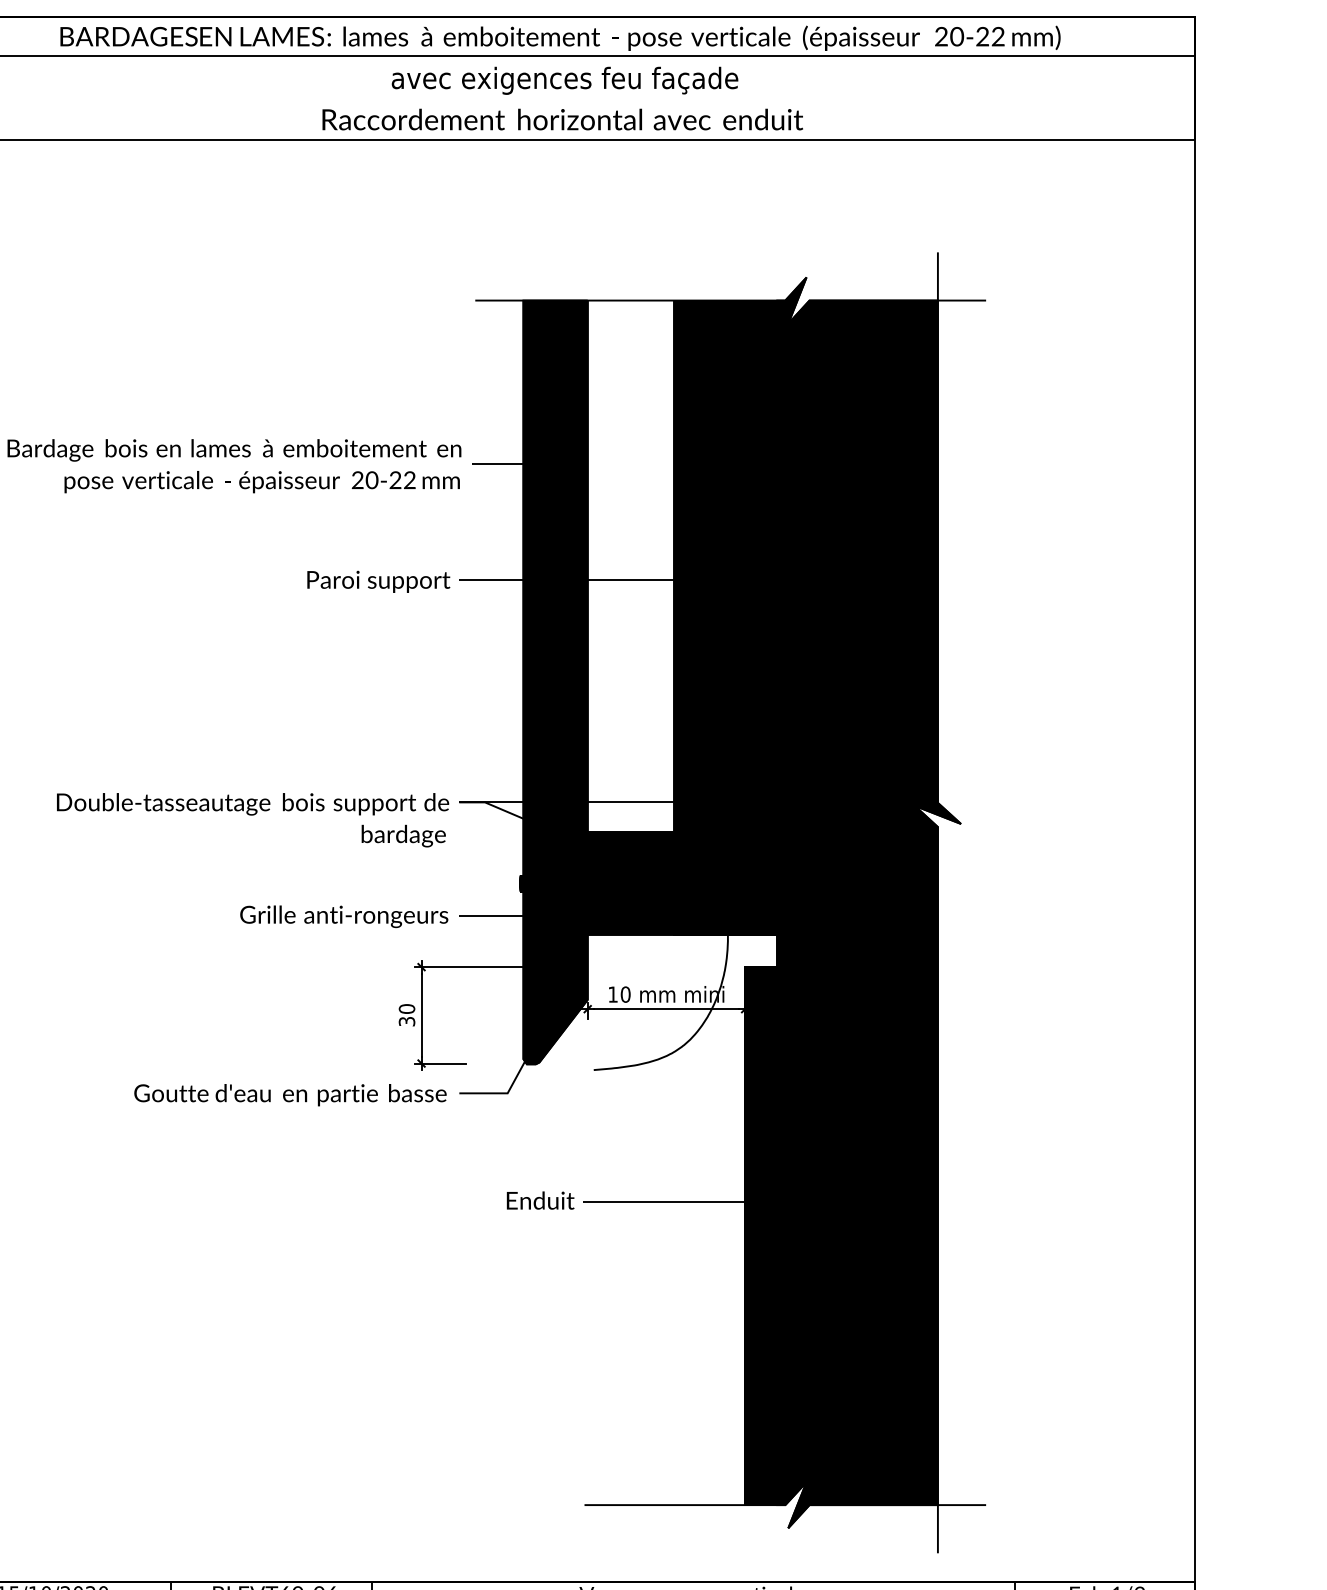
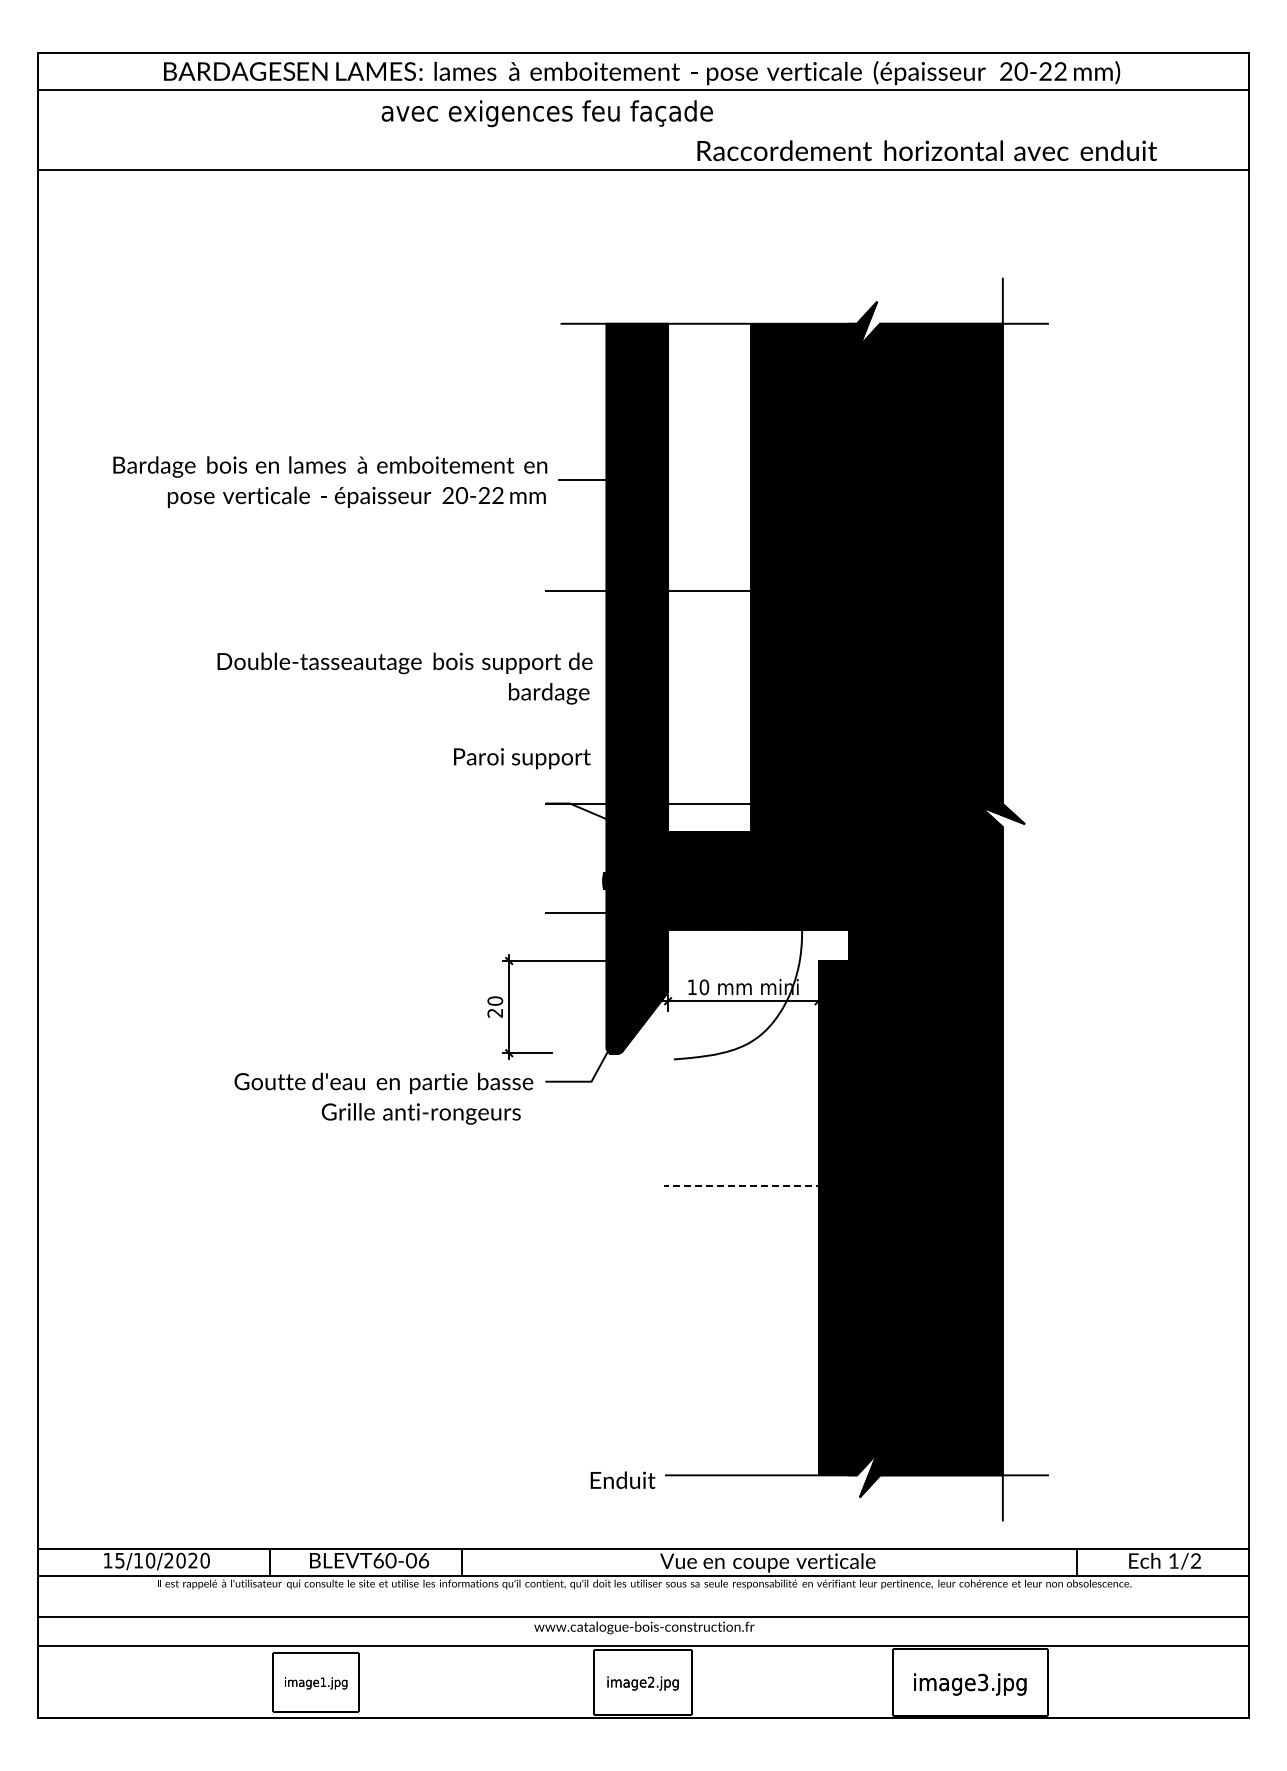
text: (564, 80) -> (546, 113), moved
text: (562, 119) -> (926, 150), moved
text: (378, 581) -> (522, 758), moved
text: (252, 820) -> (404, 678), moved
text: (343, 916) -> (420, 1113), moved
text: (407, 1020) -> (495, 1012), 30 -> 20
text: (540, 1199) -> (622, 1479), moved
line: (671, 1201) -> (748, 1185), solid -> dashed

